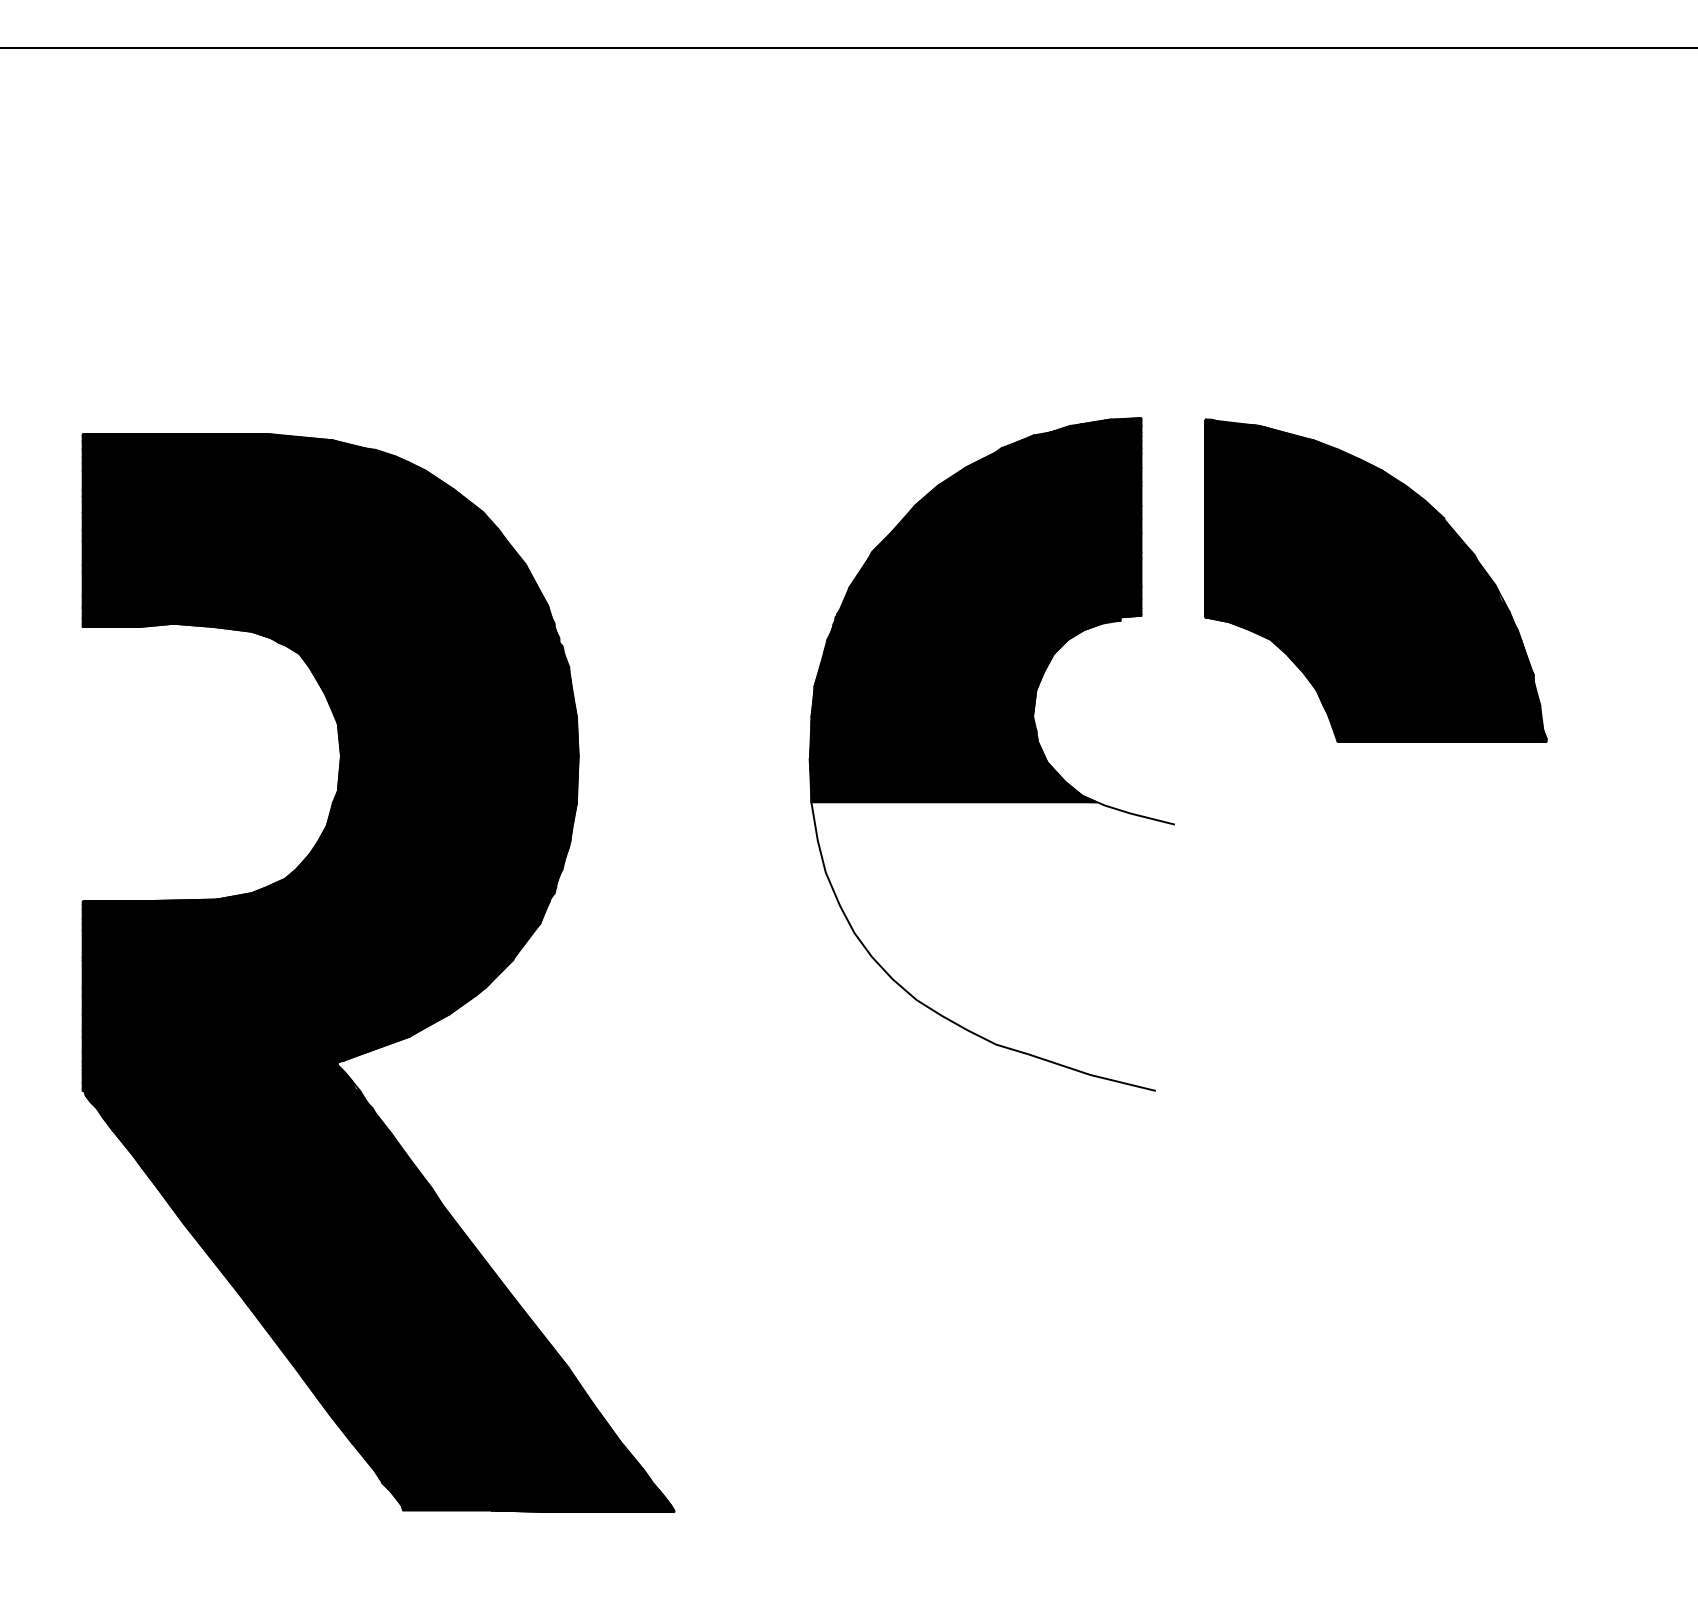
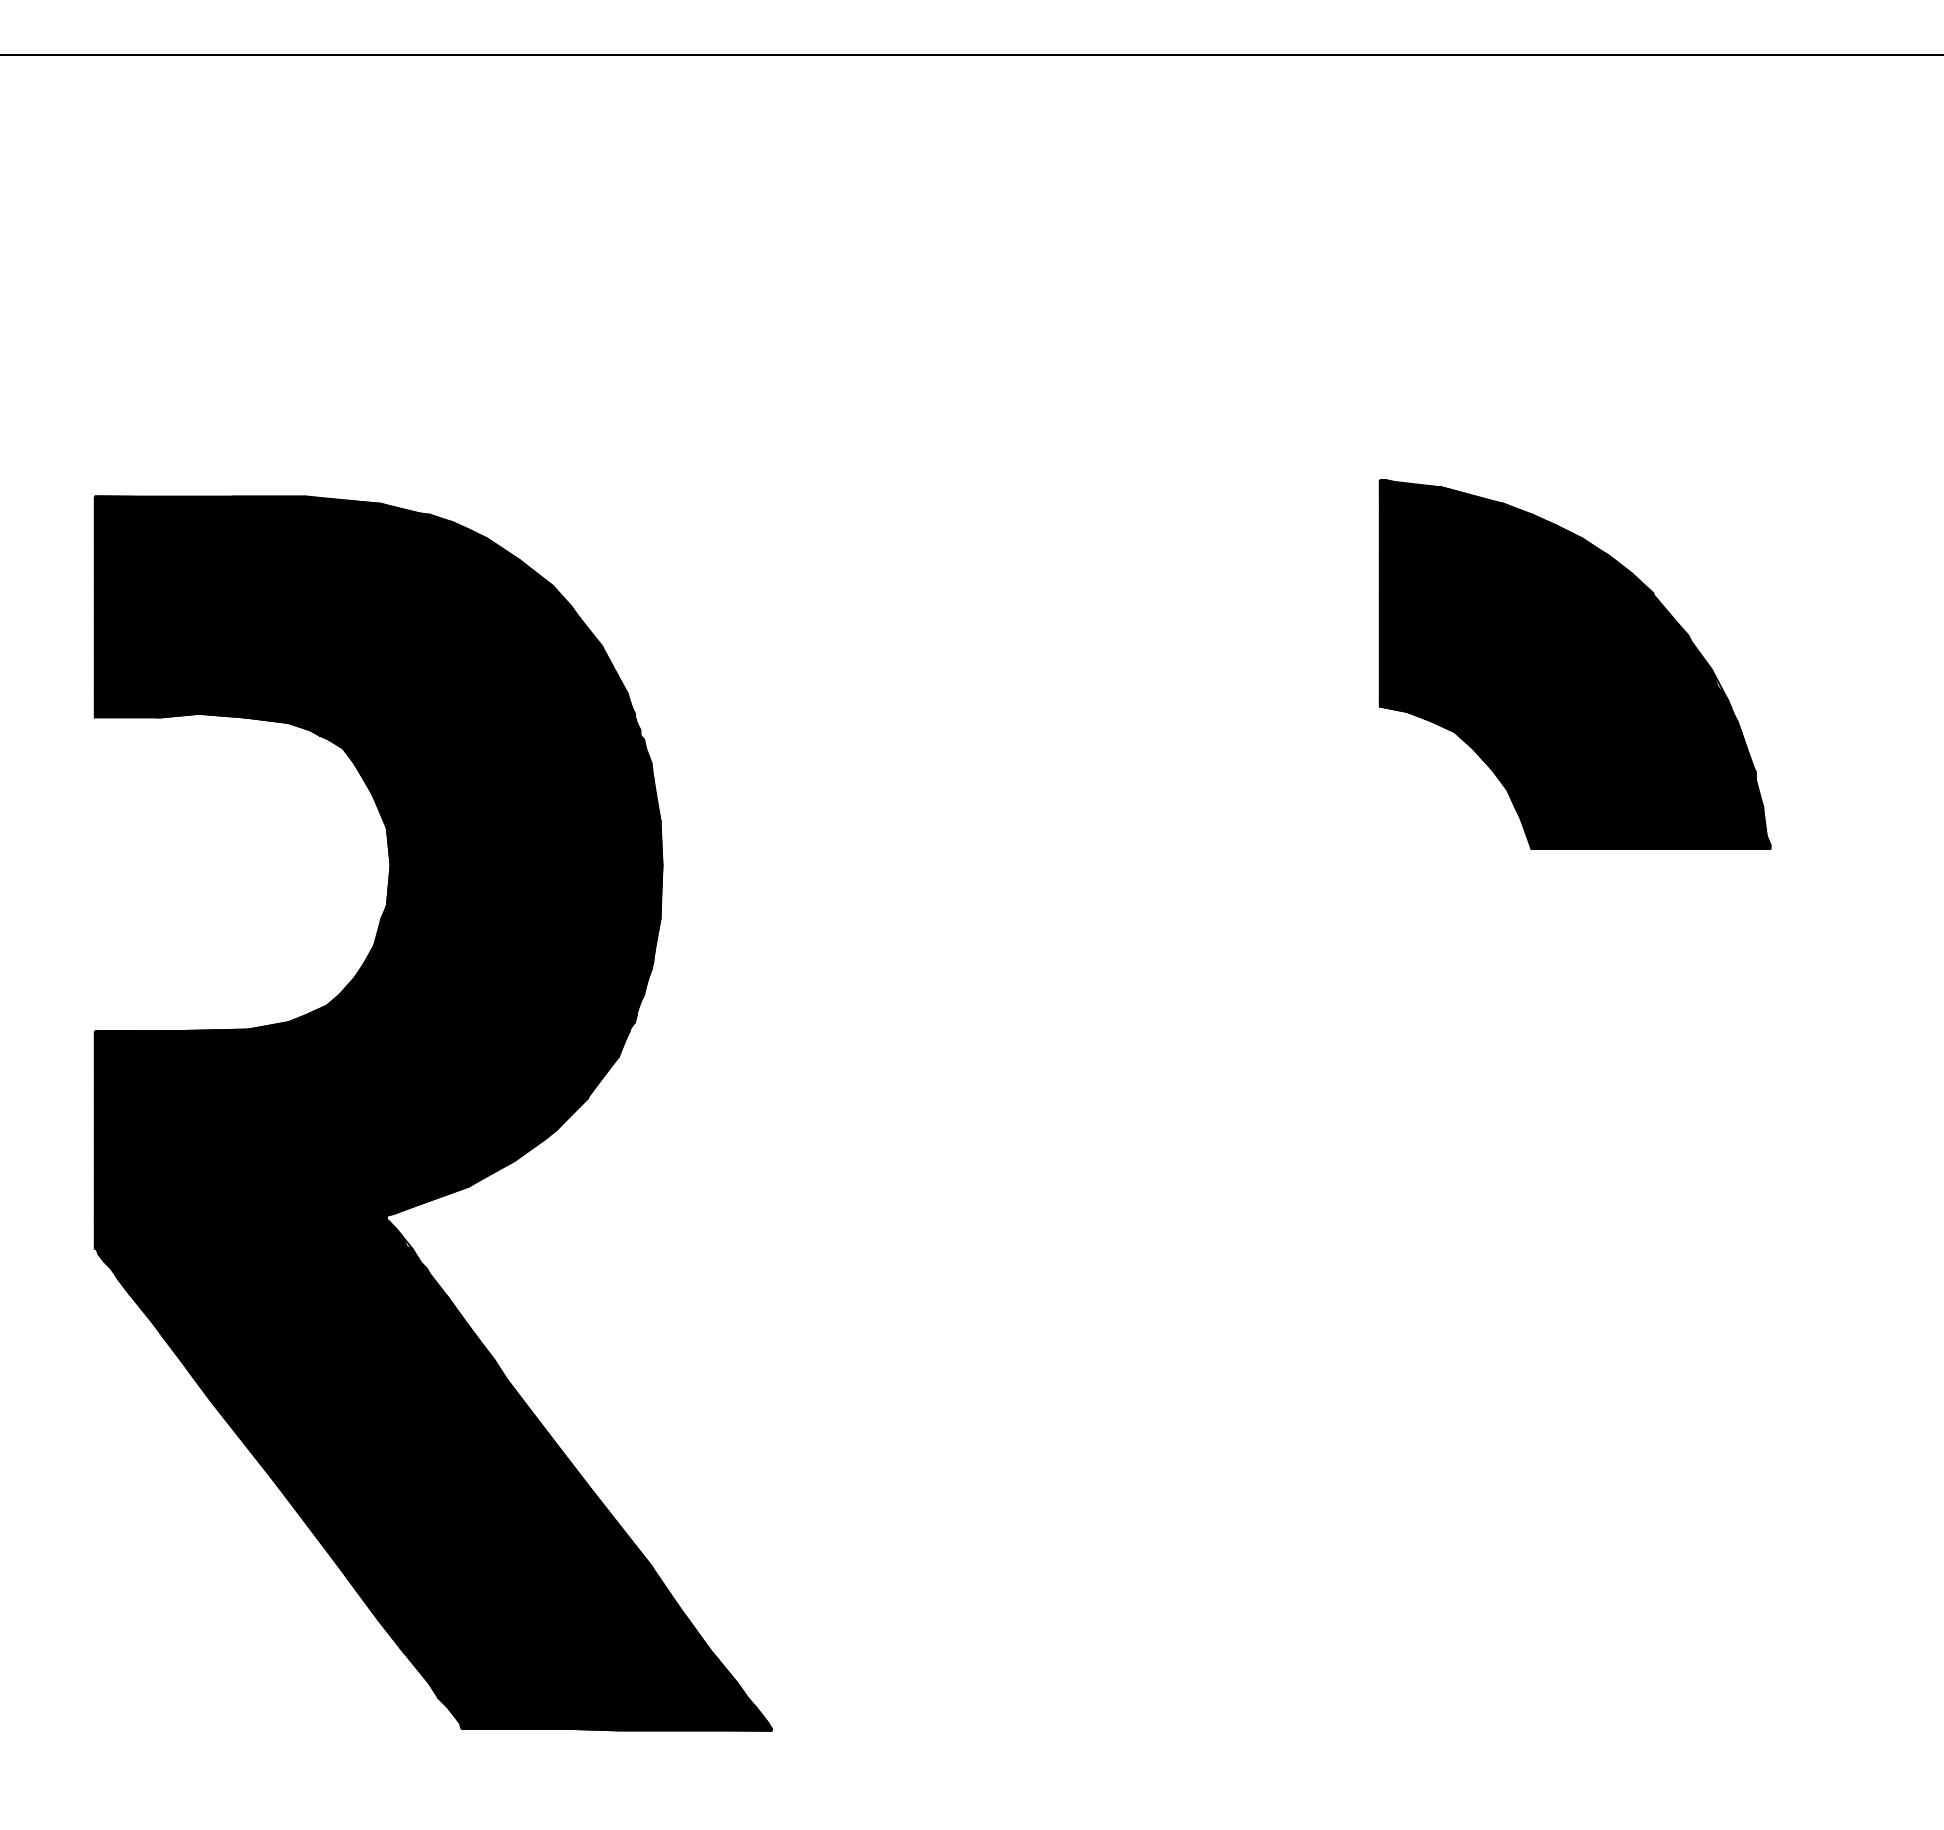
part: (991, 754) -> (1135, 863), removed

